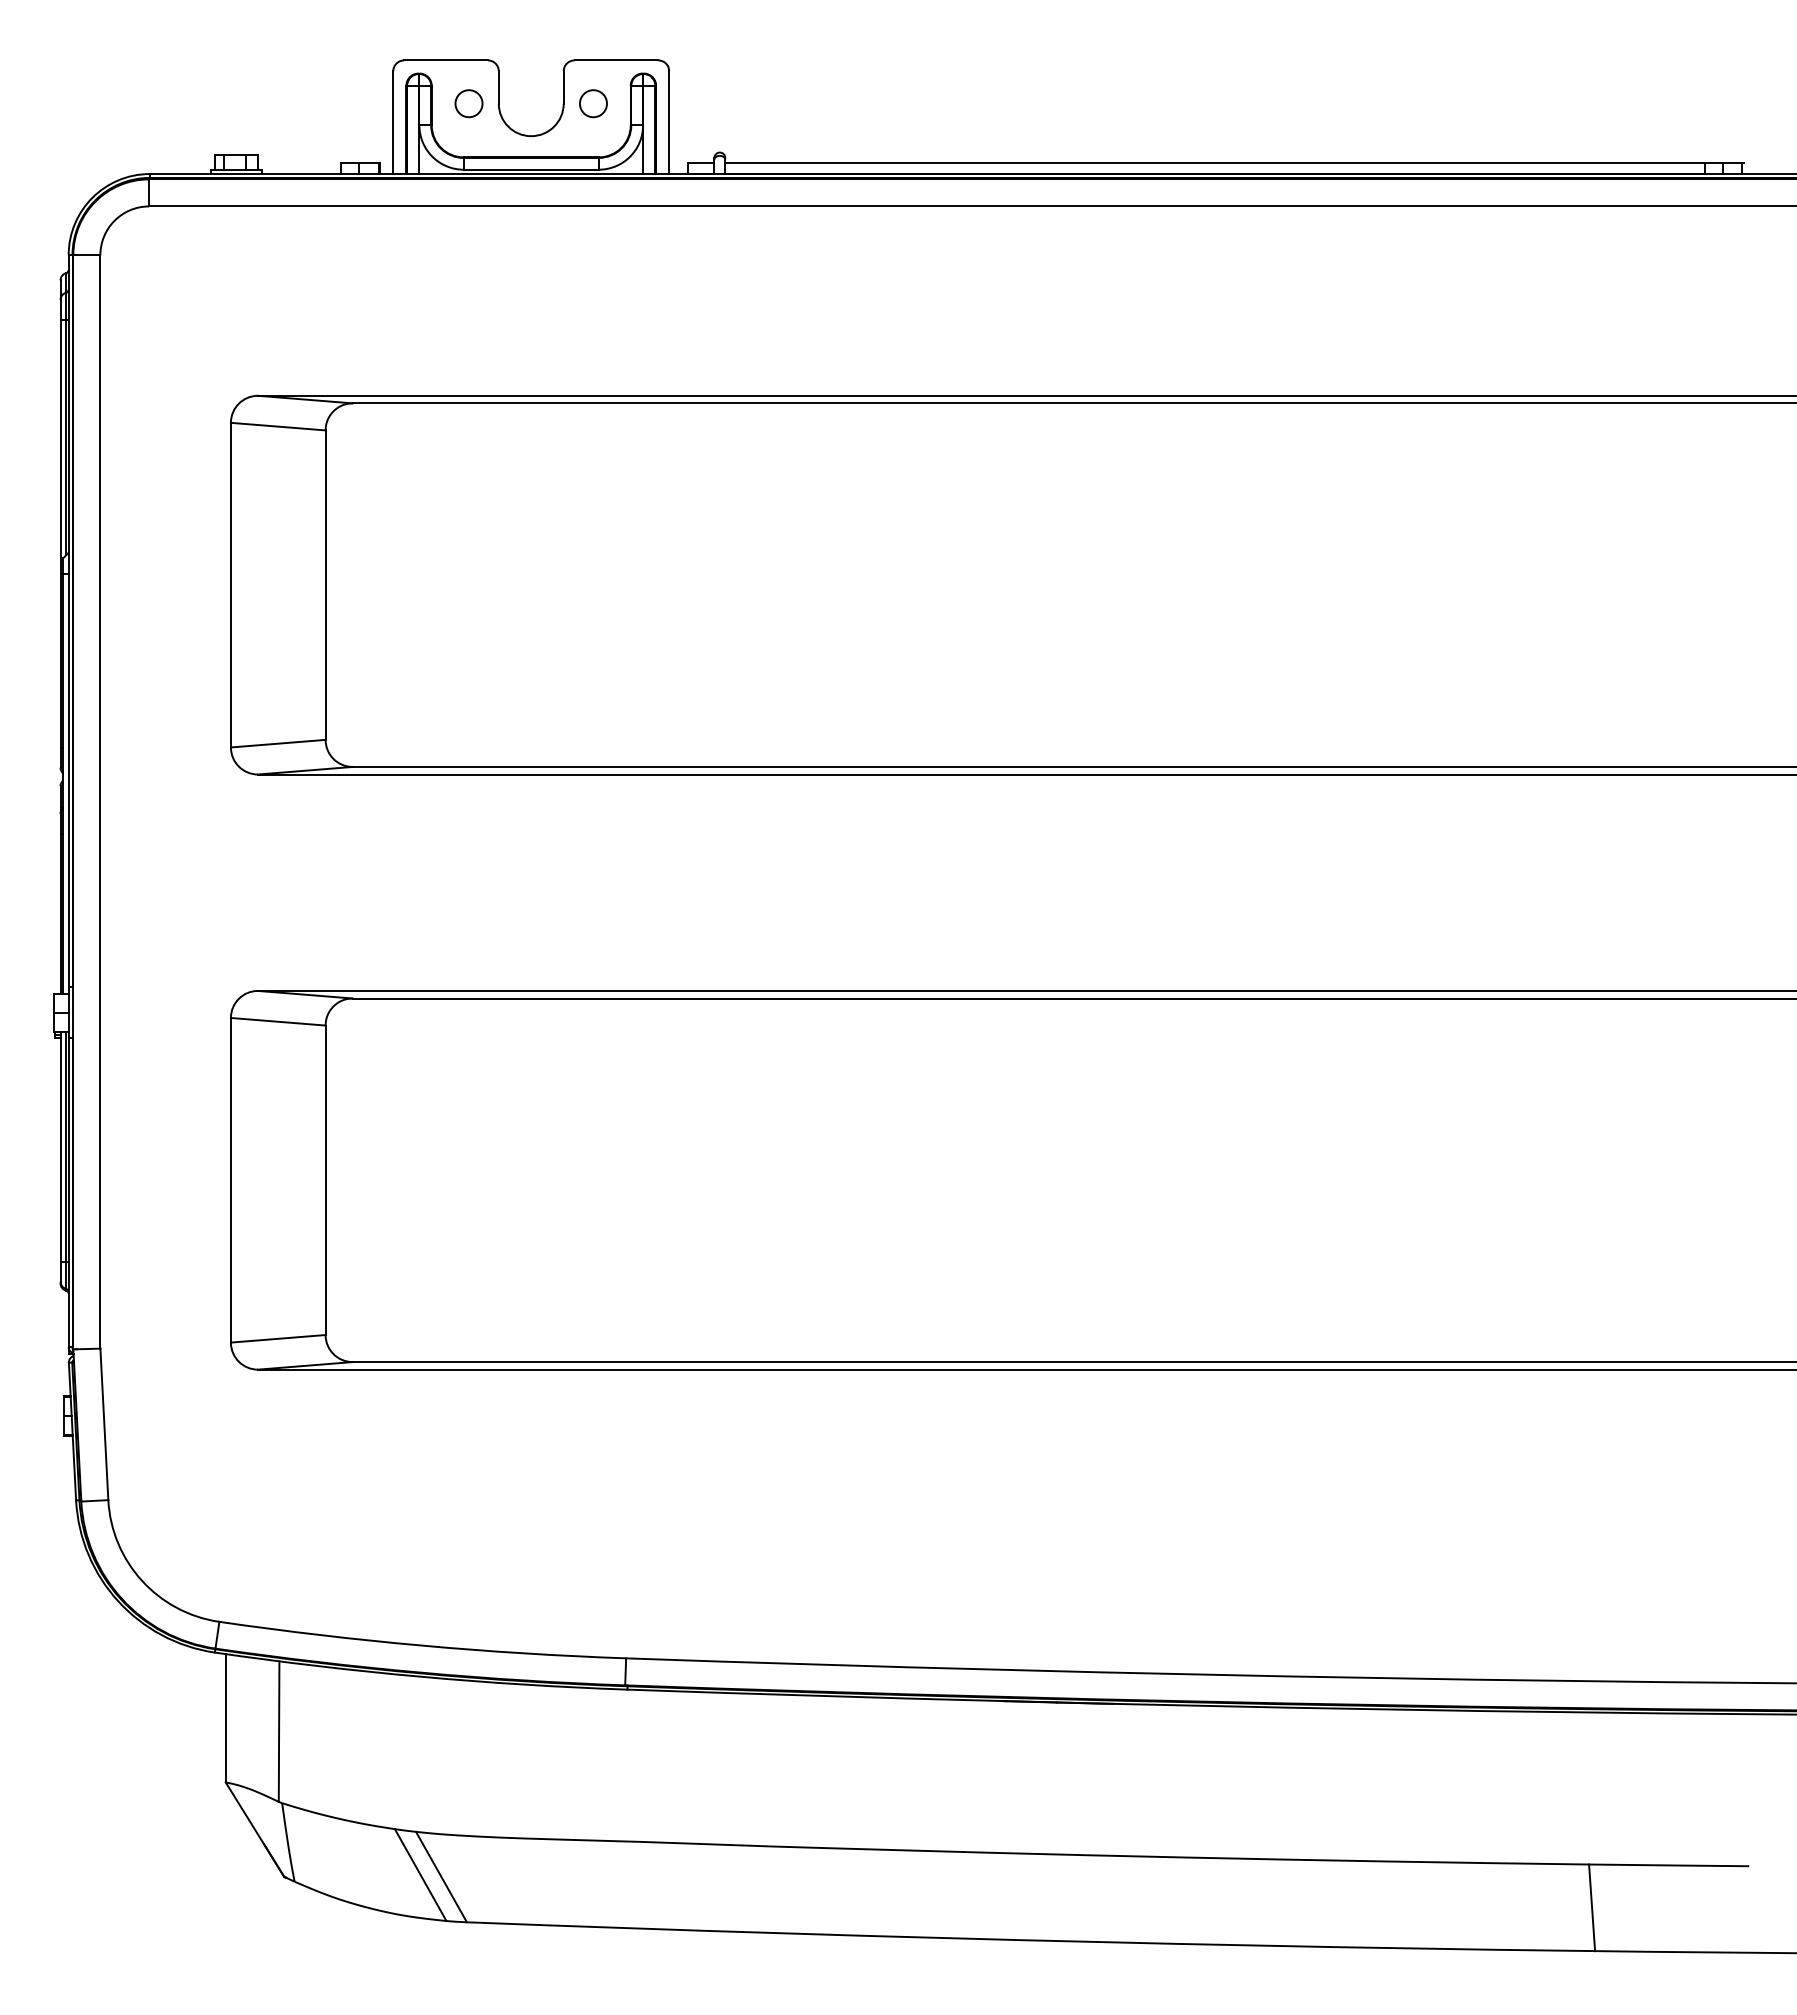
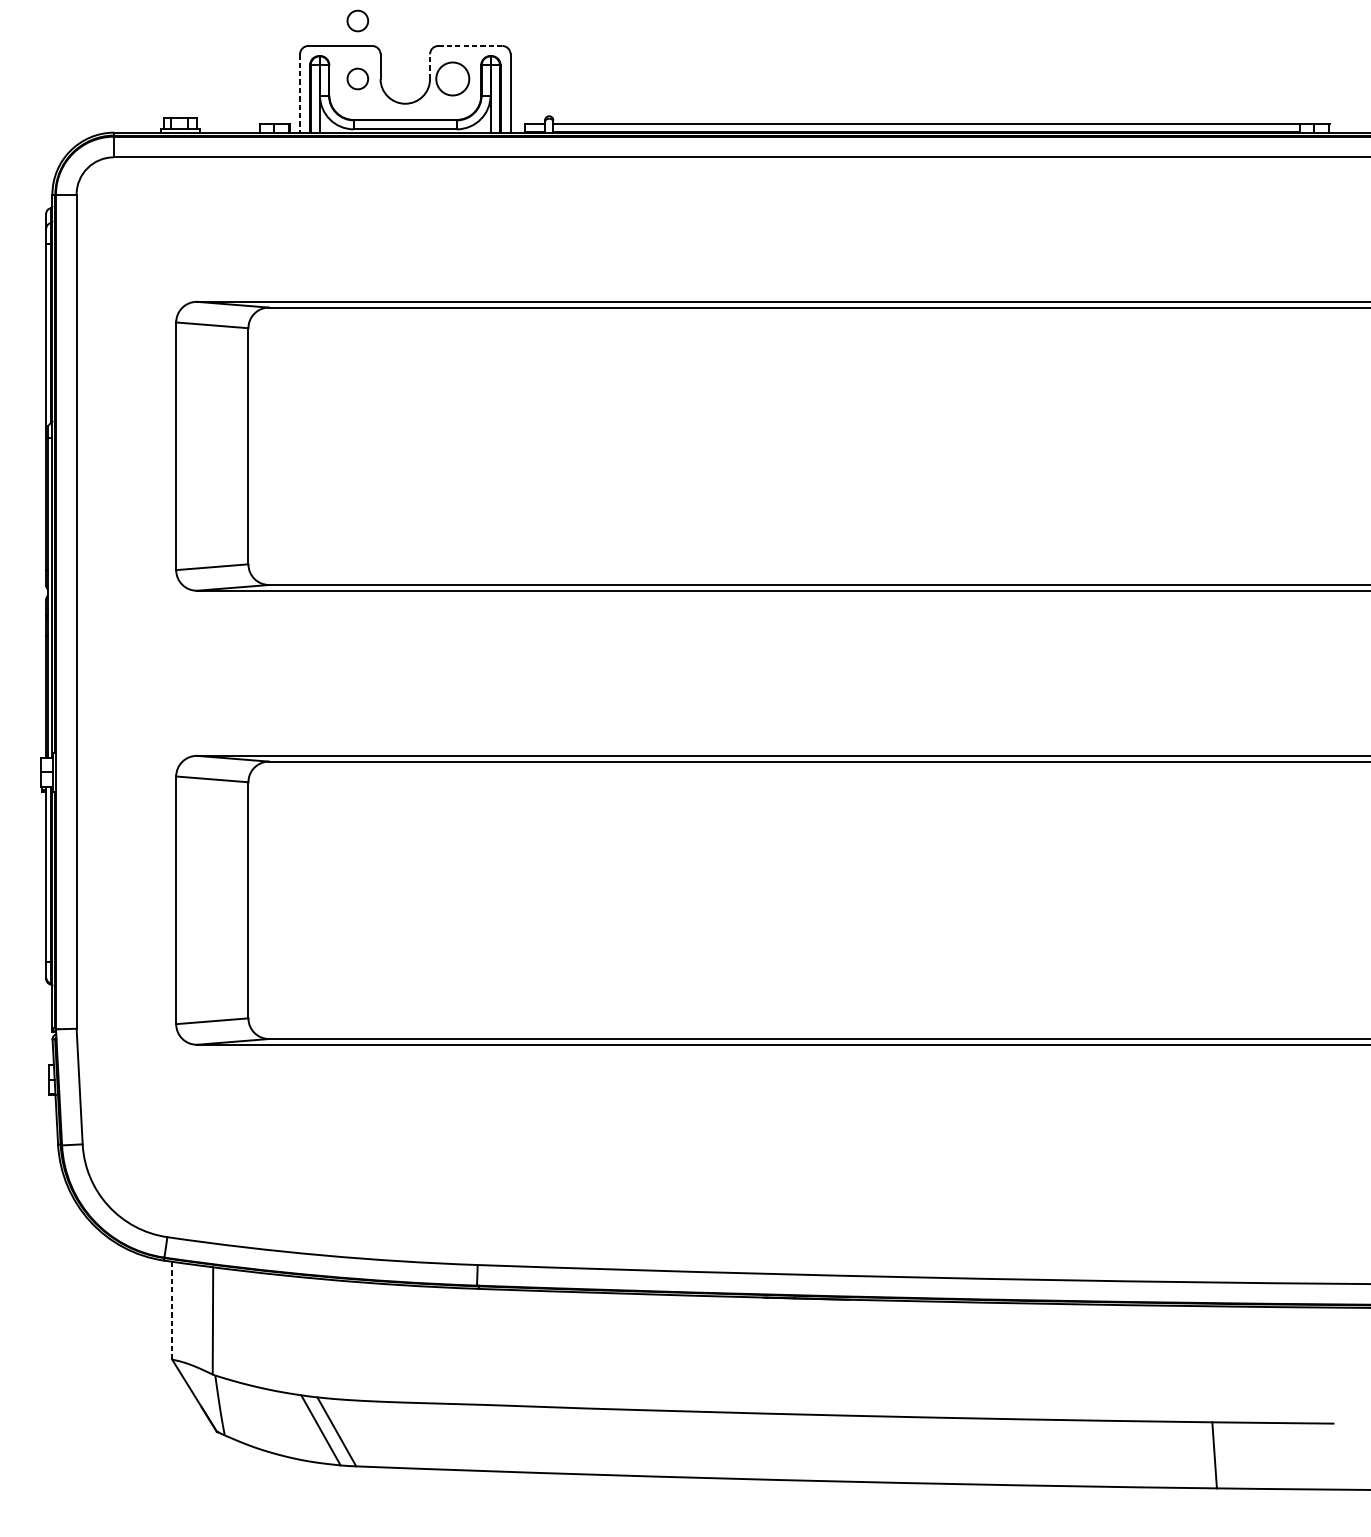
circle: (468, 27) -> (357, 20), added
line: (616, 60) -> (470, 46), solid -> dashed
line: (563, 87) -> (429, 66), solid -> dashed
circle: (593, 103) -> (452, 78), size x1.6
line: (393, 123) -> (300, 94), solid -> dashed
line: (225, 1717) -> (172, 1310), solid -> dashed

